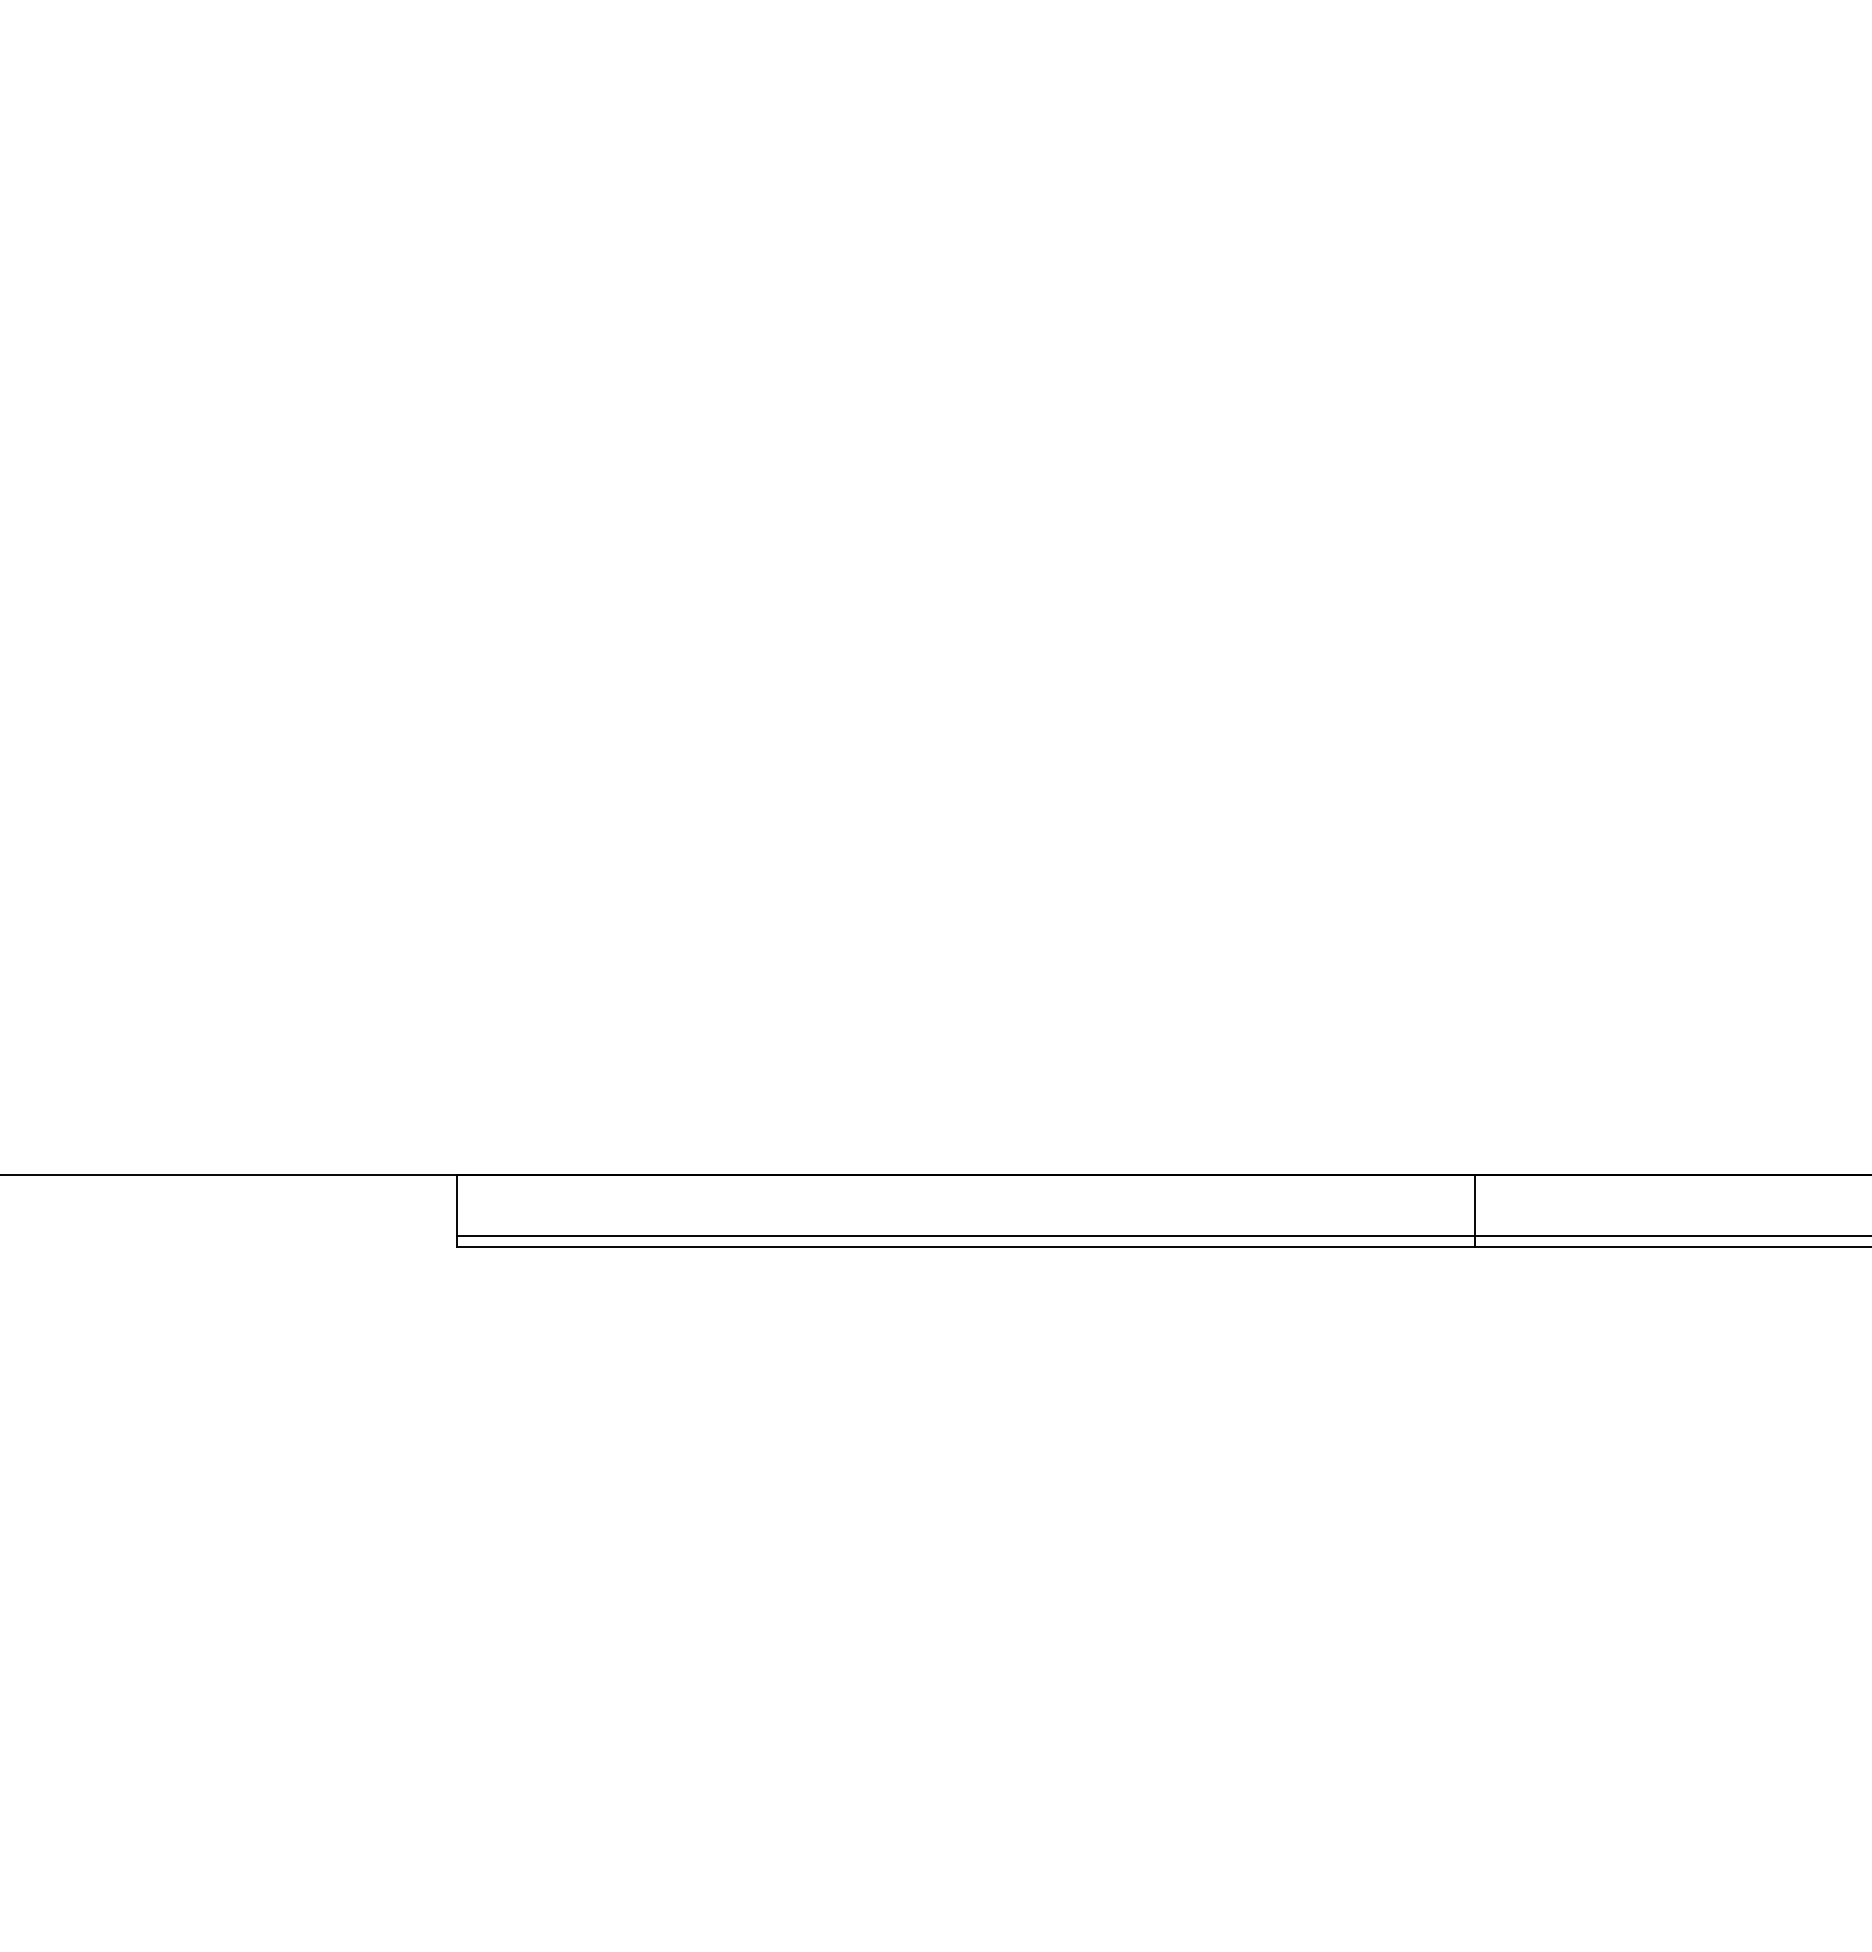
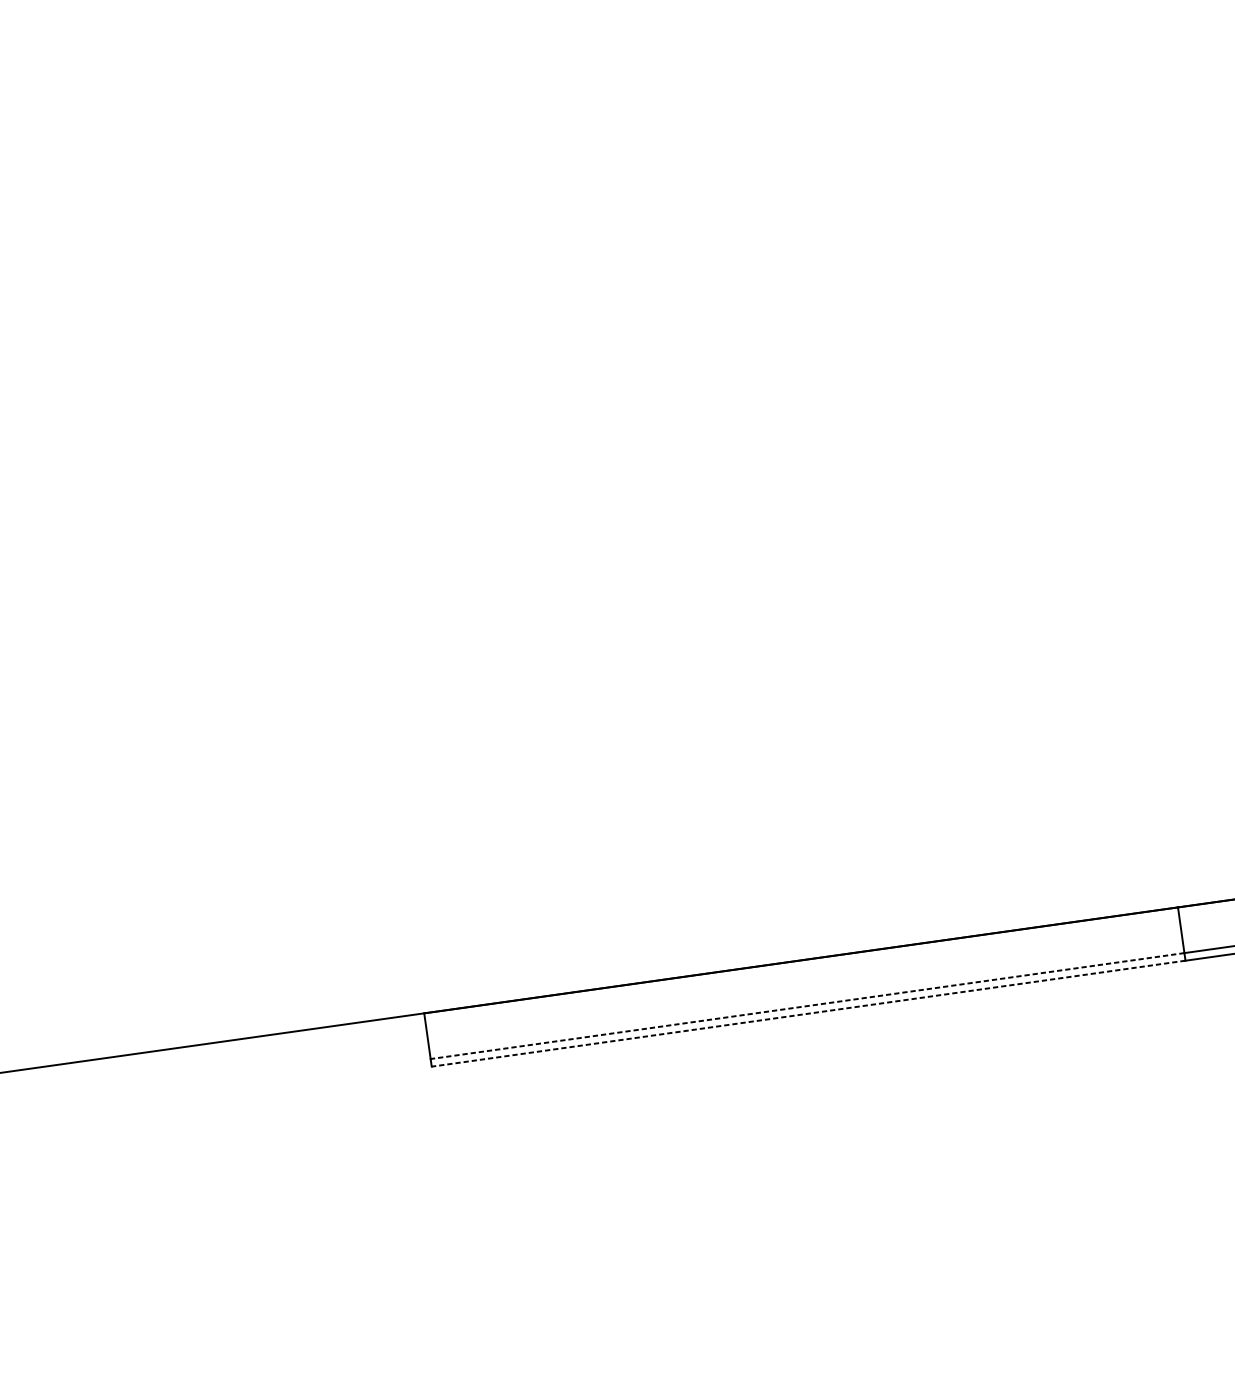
line: (965, 1236) -> (807, 1006), solid -> dashed
line: (965, 1246) -> (808, 1013), solid -> dashed

